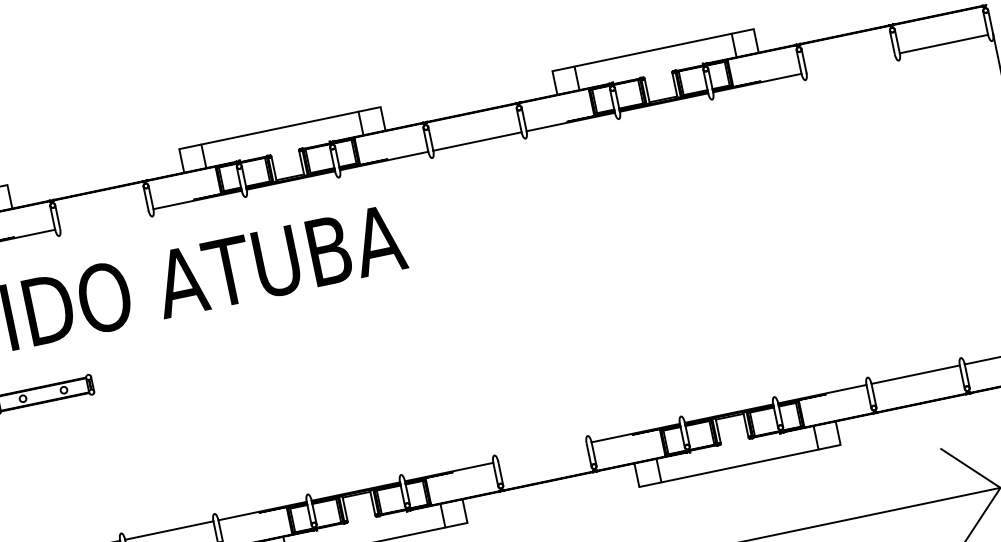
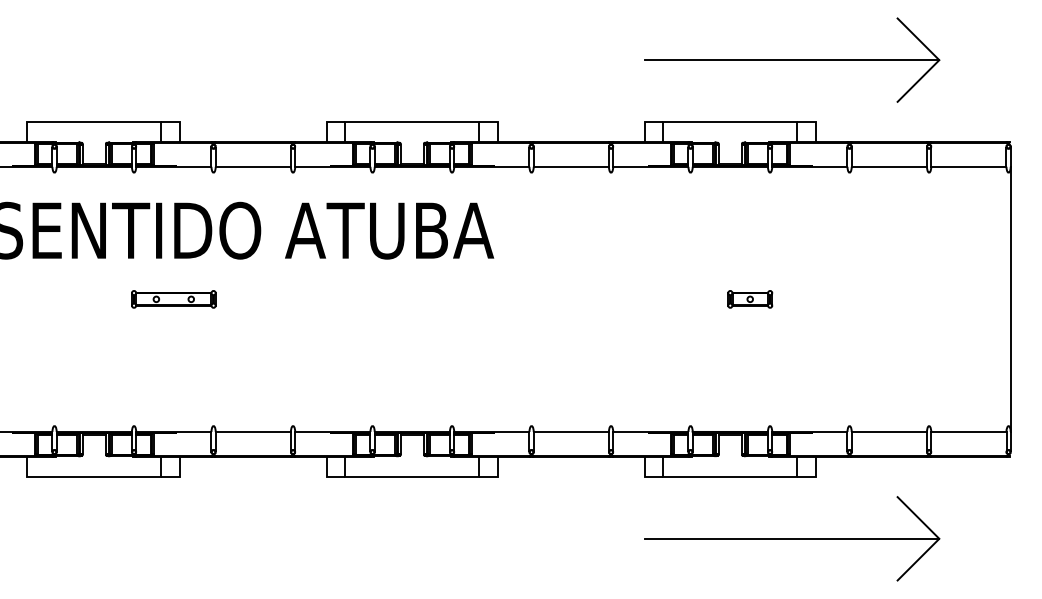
line: (849, 63) -> (888, 166), added
line: (103, 219) -> (252, 166), added
part: (720, 253) -> (750, 299), added
line: (541, 452) -> (570, 431), added

